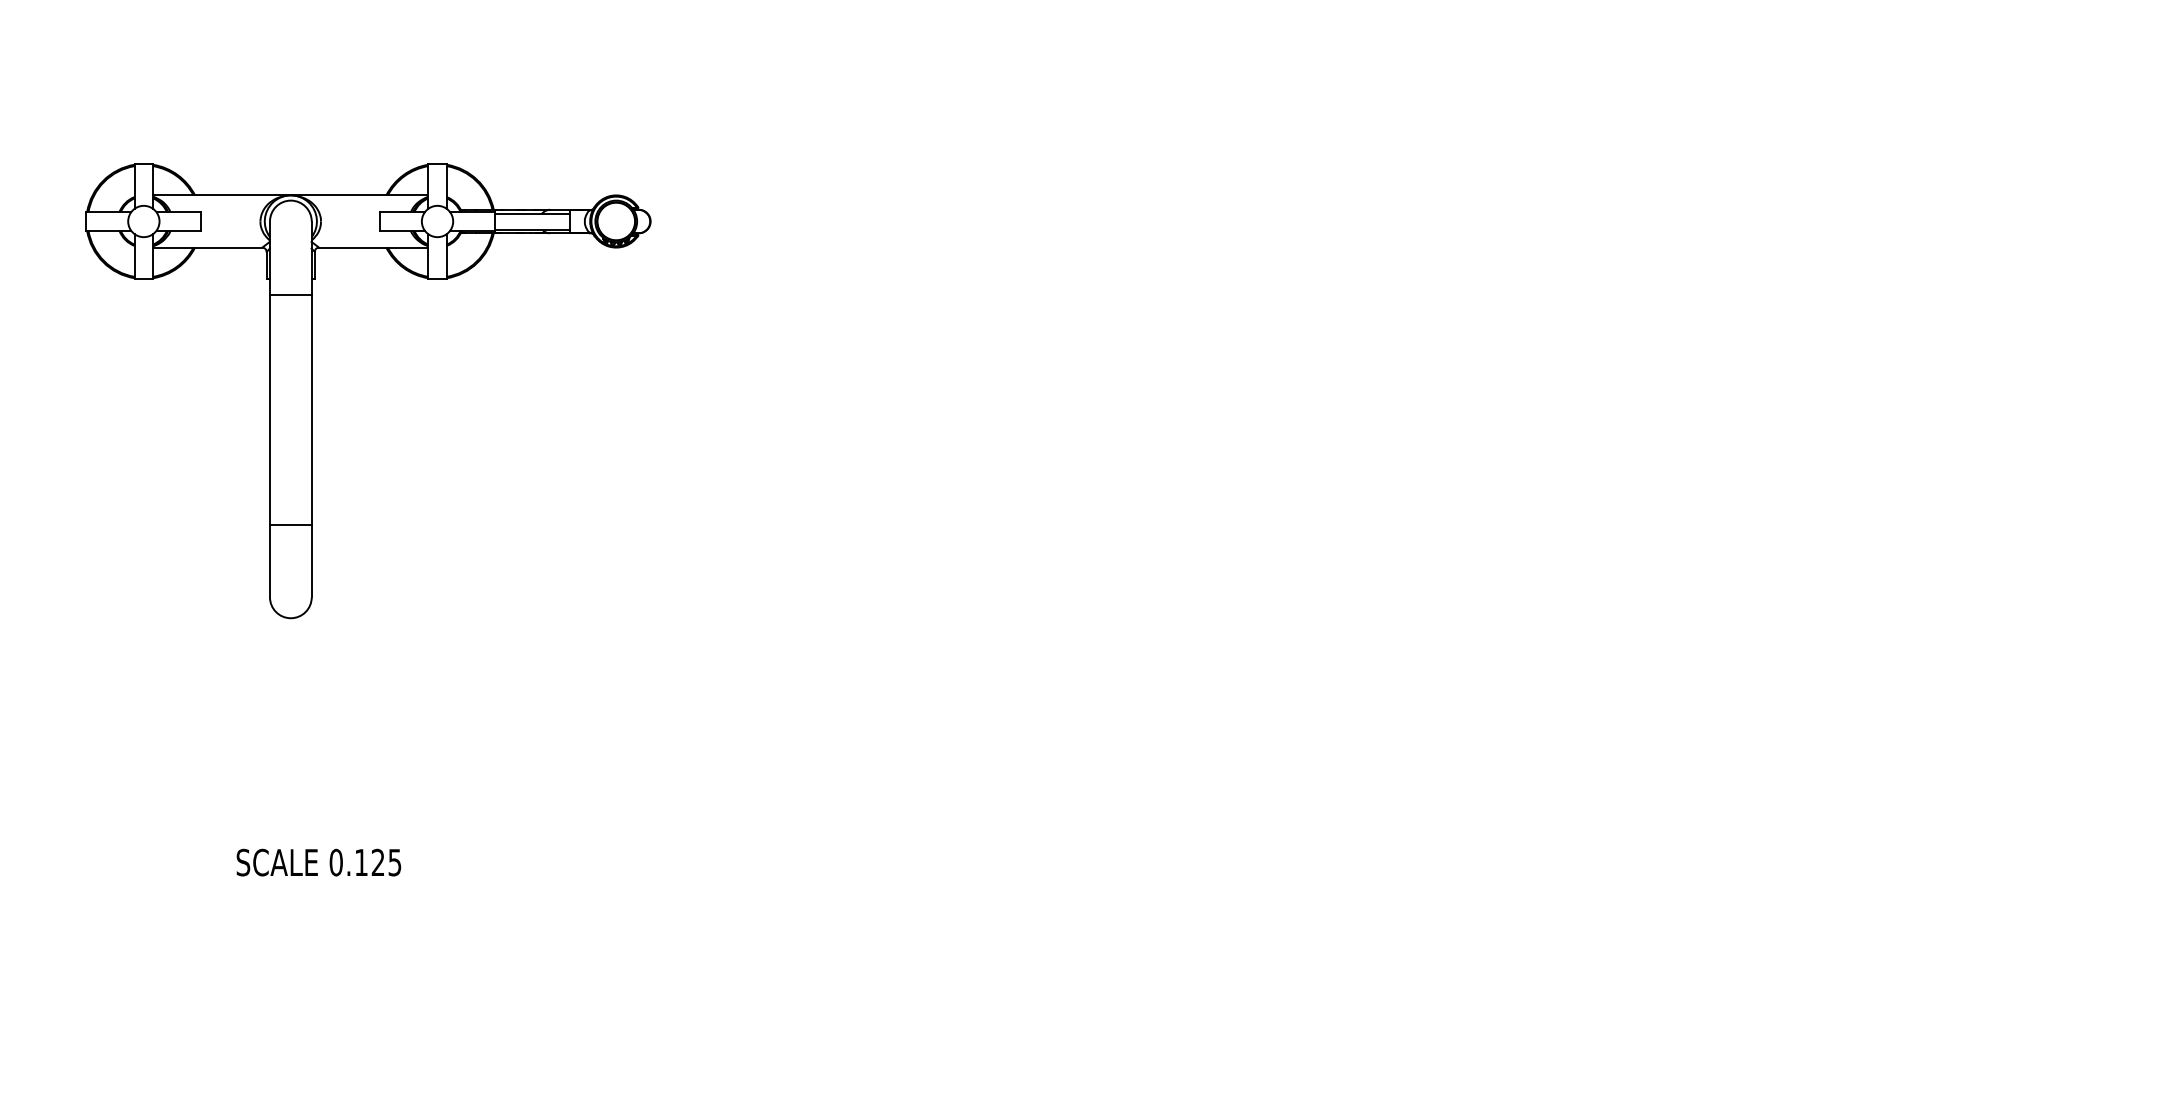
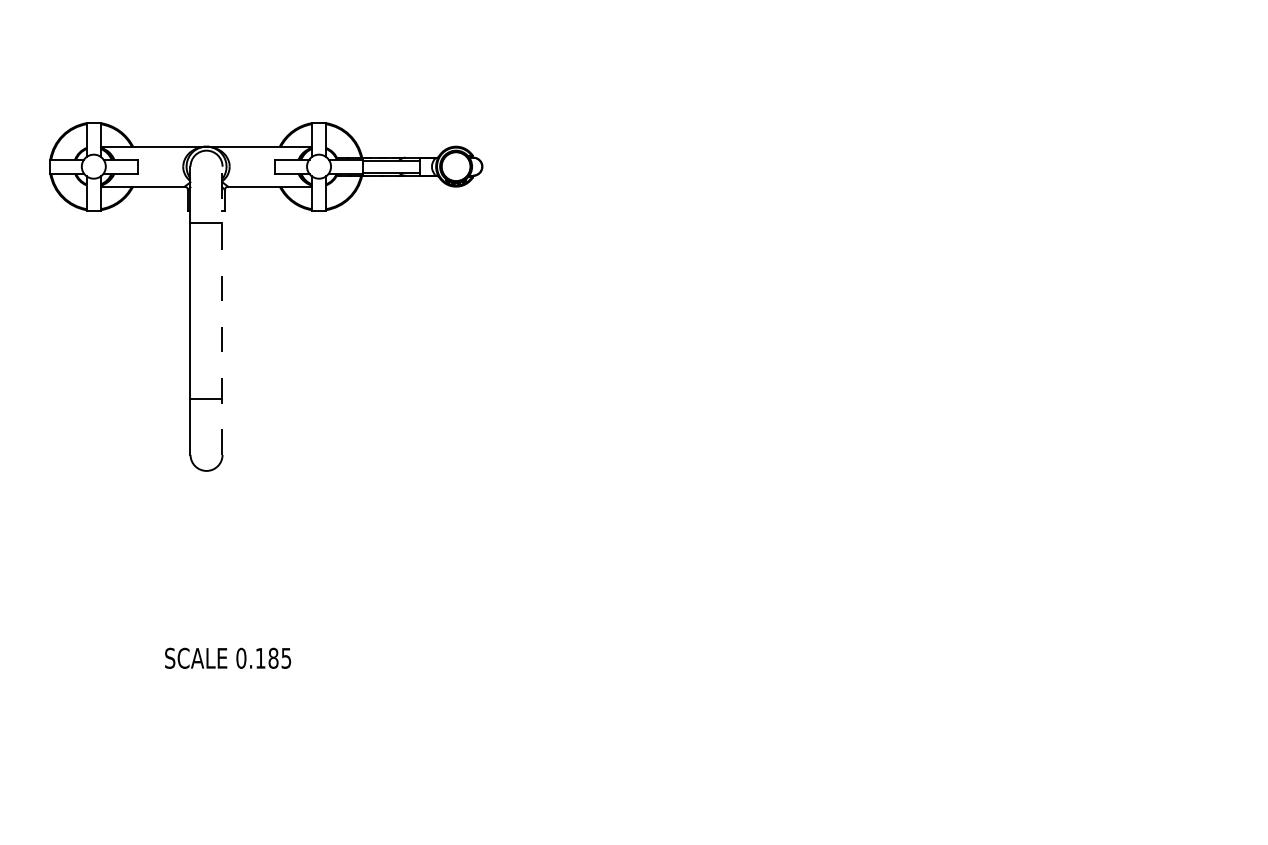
line: (311, 409) -> (222, 310), solid -> dashed
text: (377, 862) -> (273, 658), 0.125 -> 0.185

